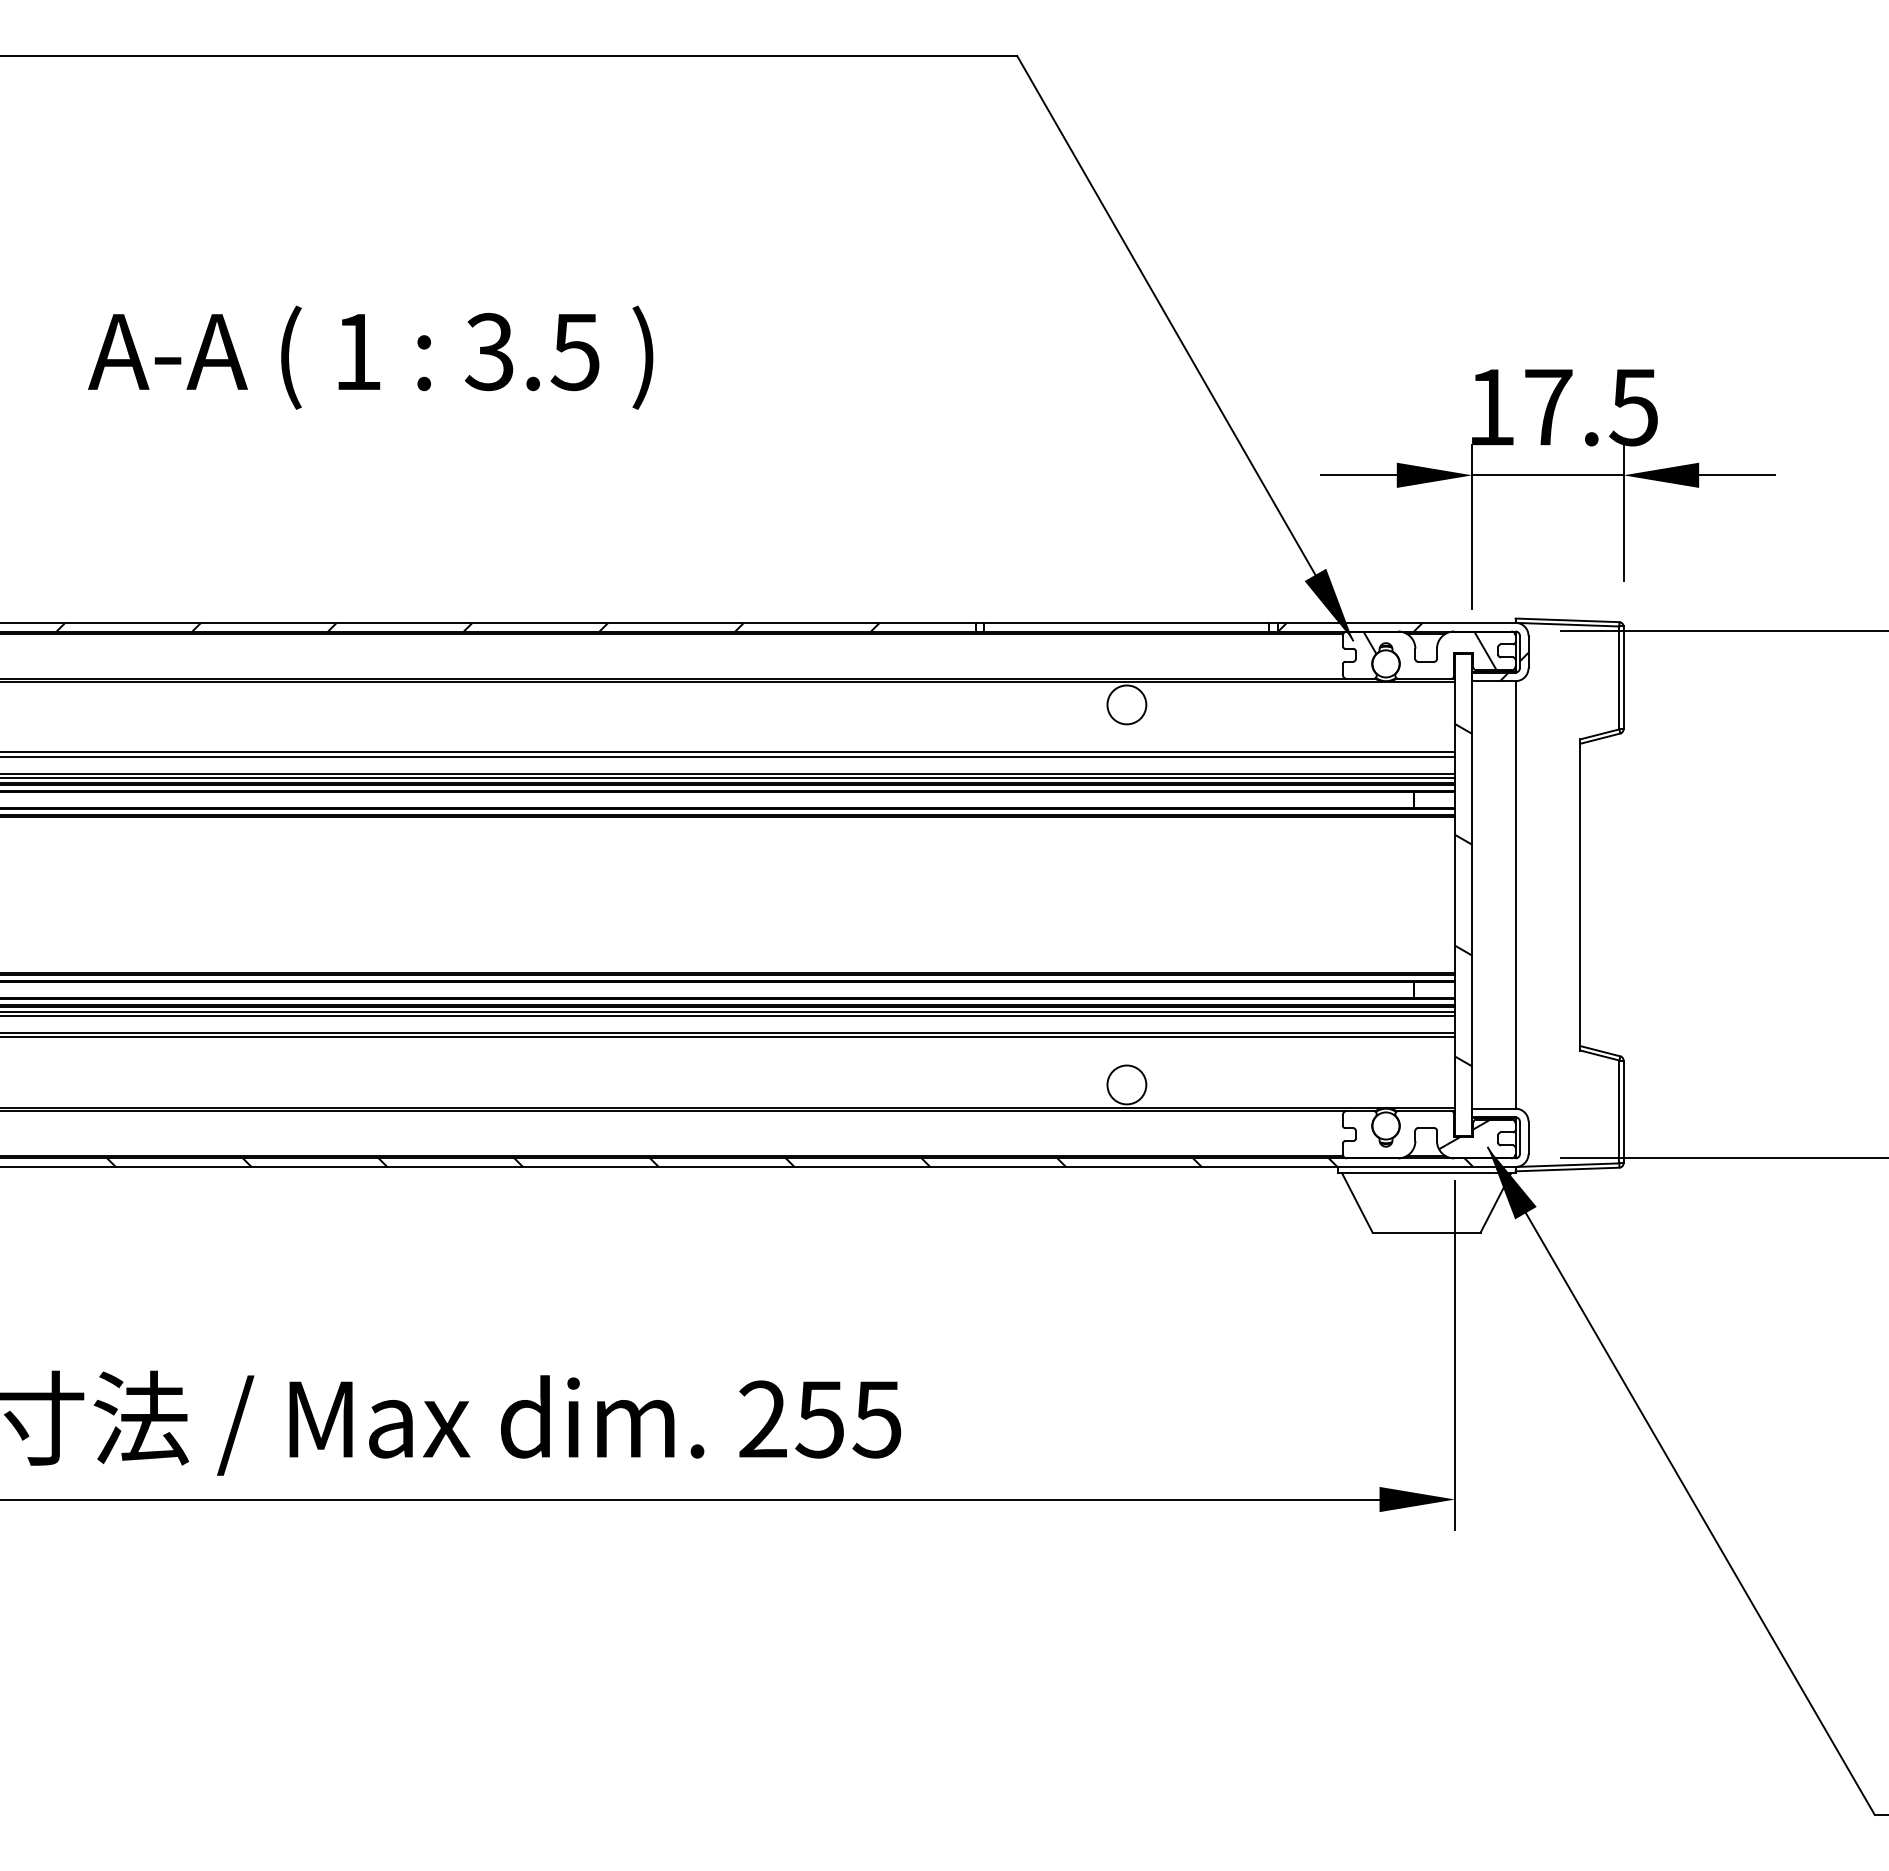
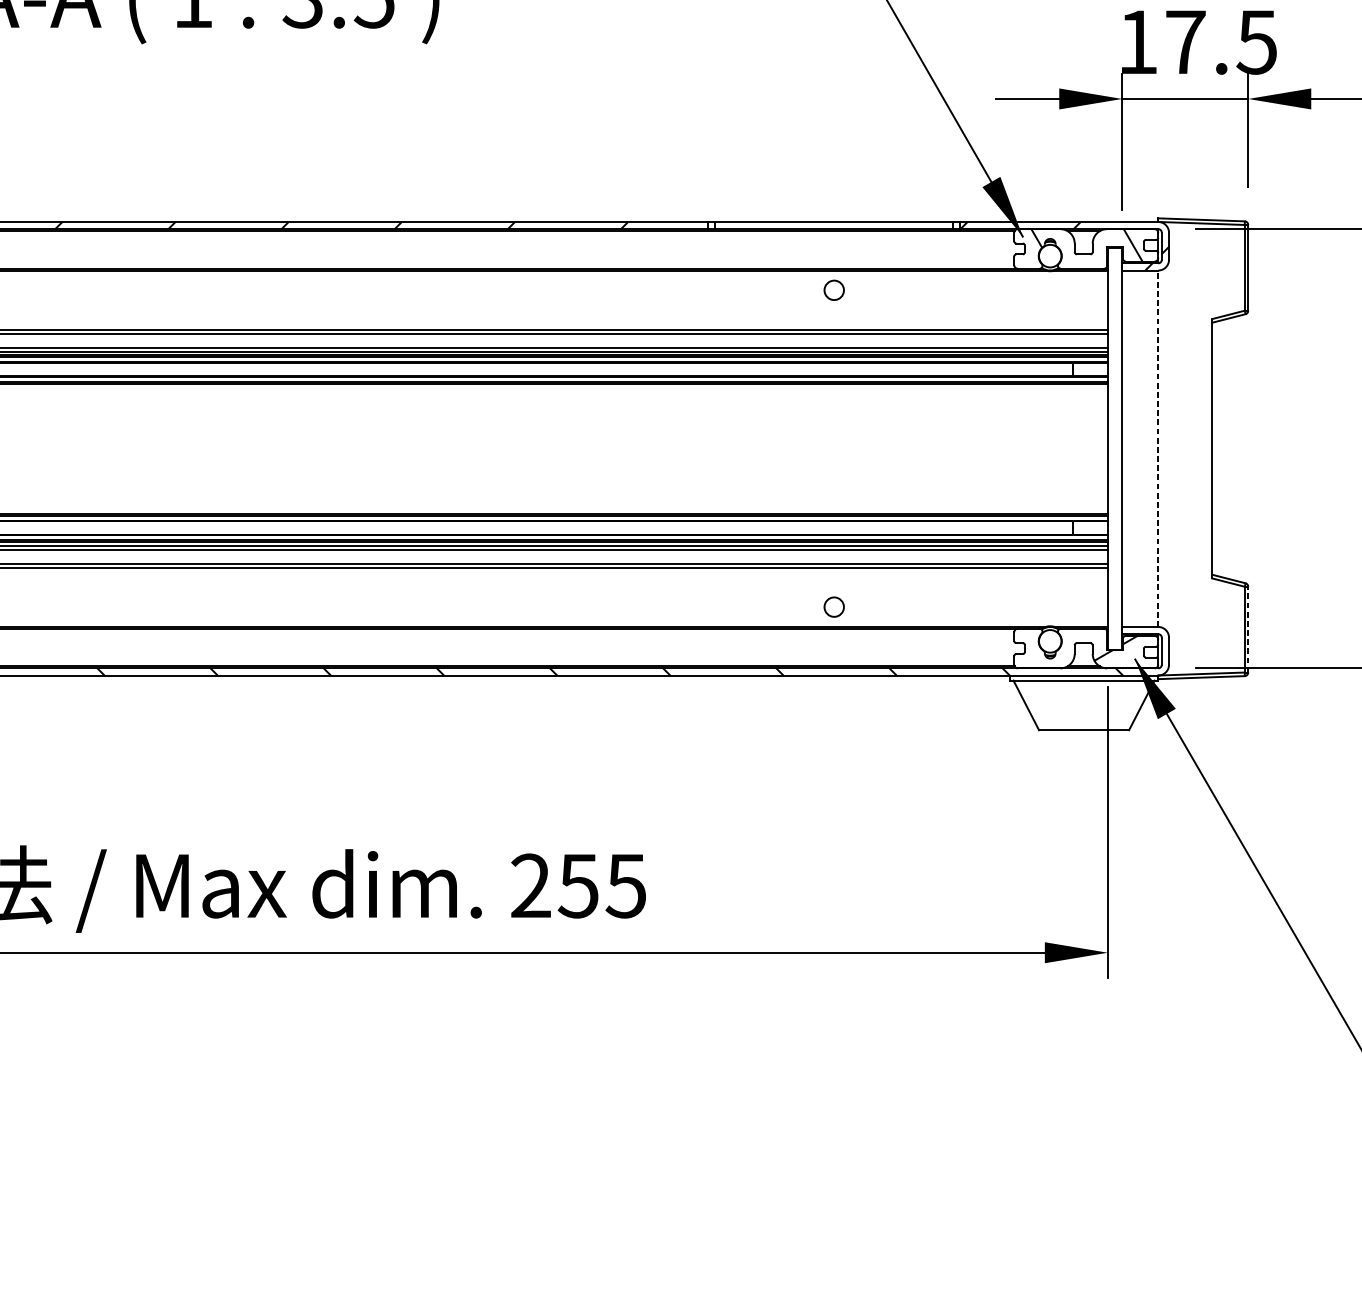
circle: (1126, 704) -> (833, 290), size x0.6
line: (1515, 894) -> (1158, 448), solid -> dashed
hatch: (1463, 895) -> (1114, 449), removed
circle: (1126, 1084) -> (833, 606), size x0.6
line: (1623, 1111) -> (1248, 629), solid -> dashed

